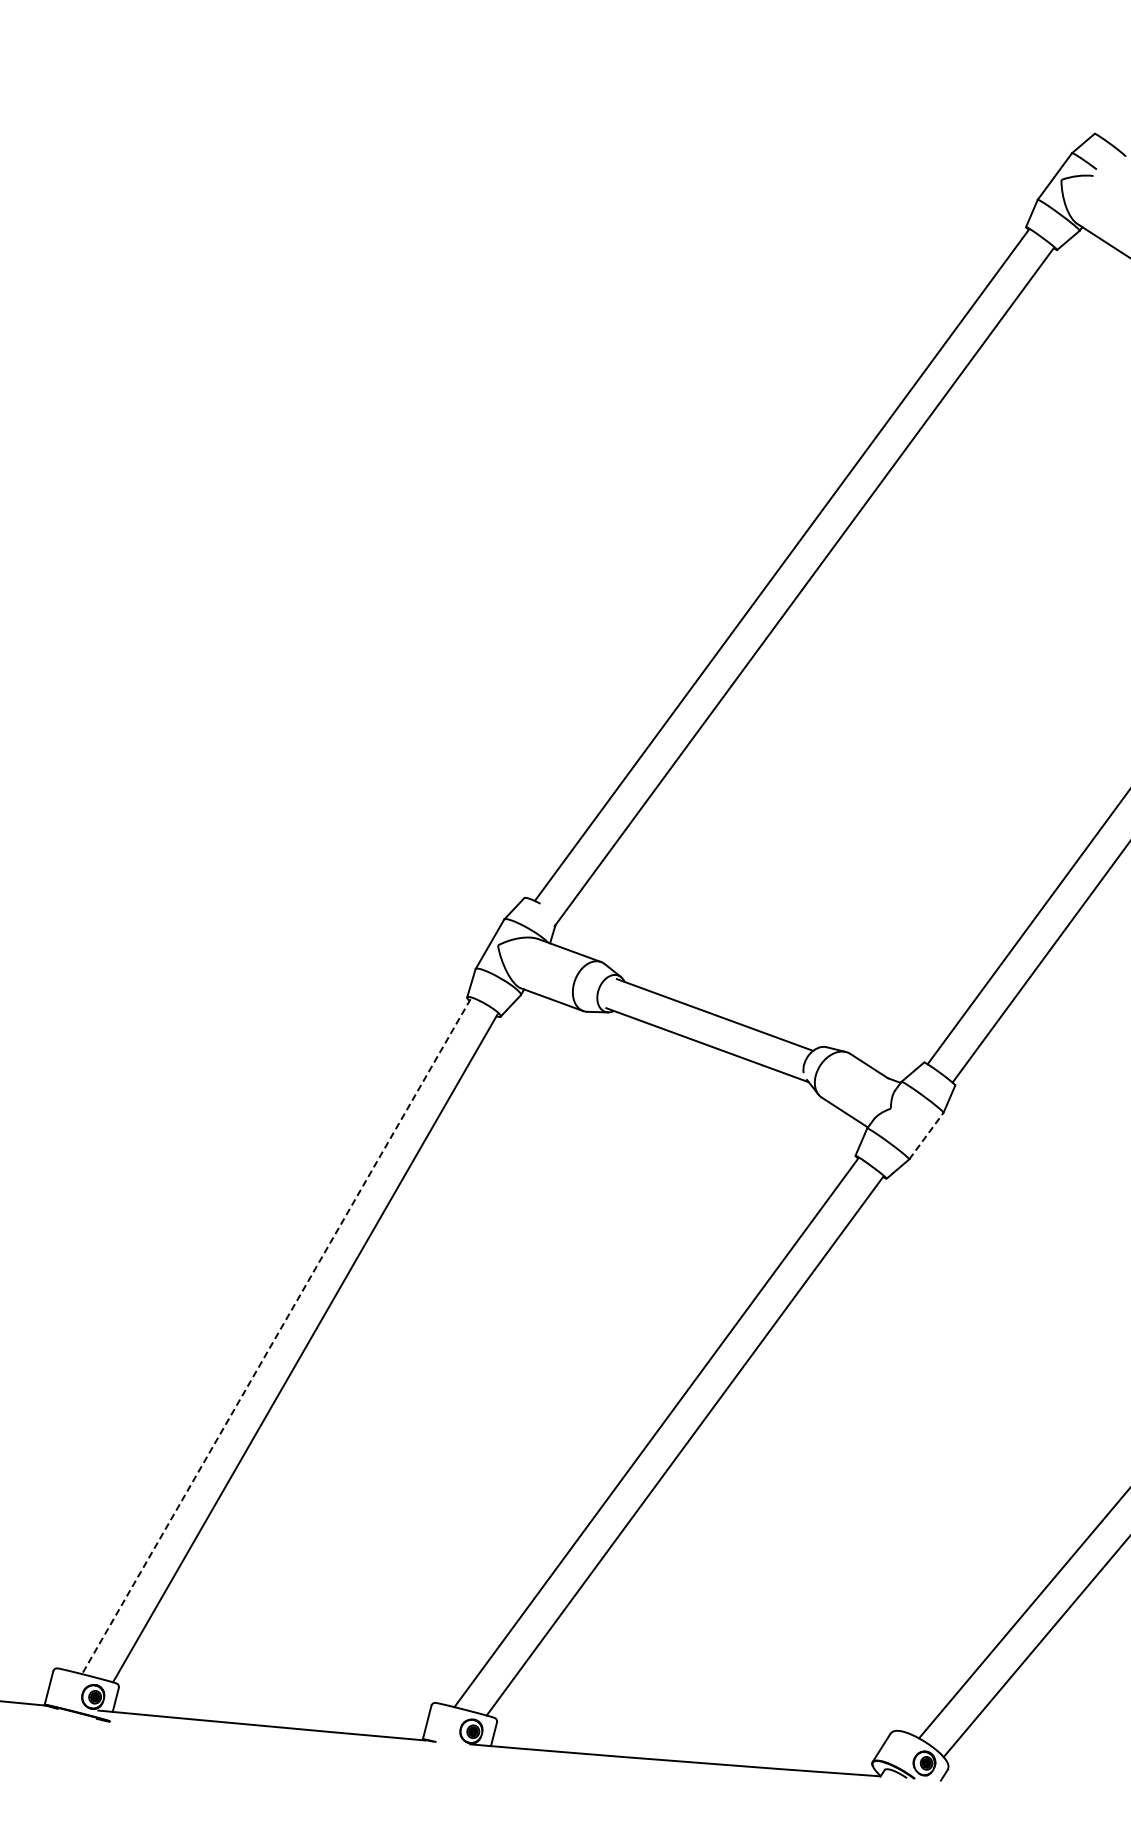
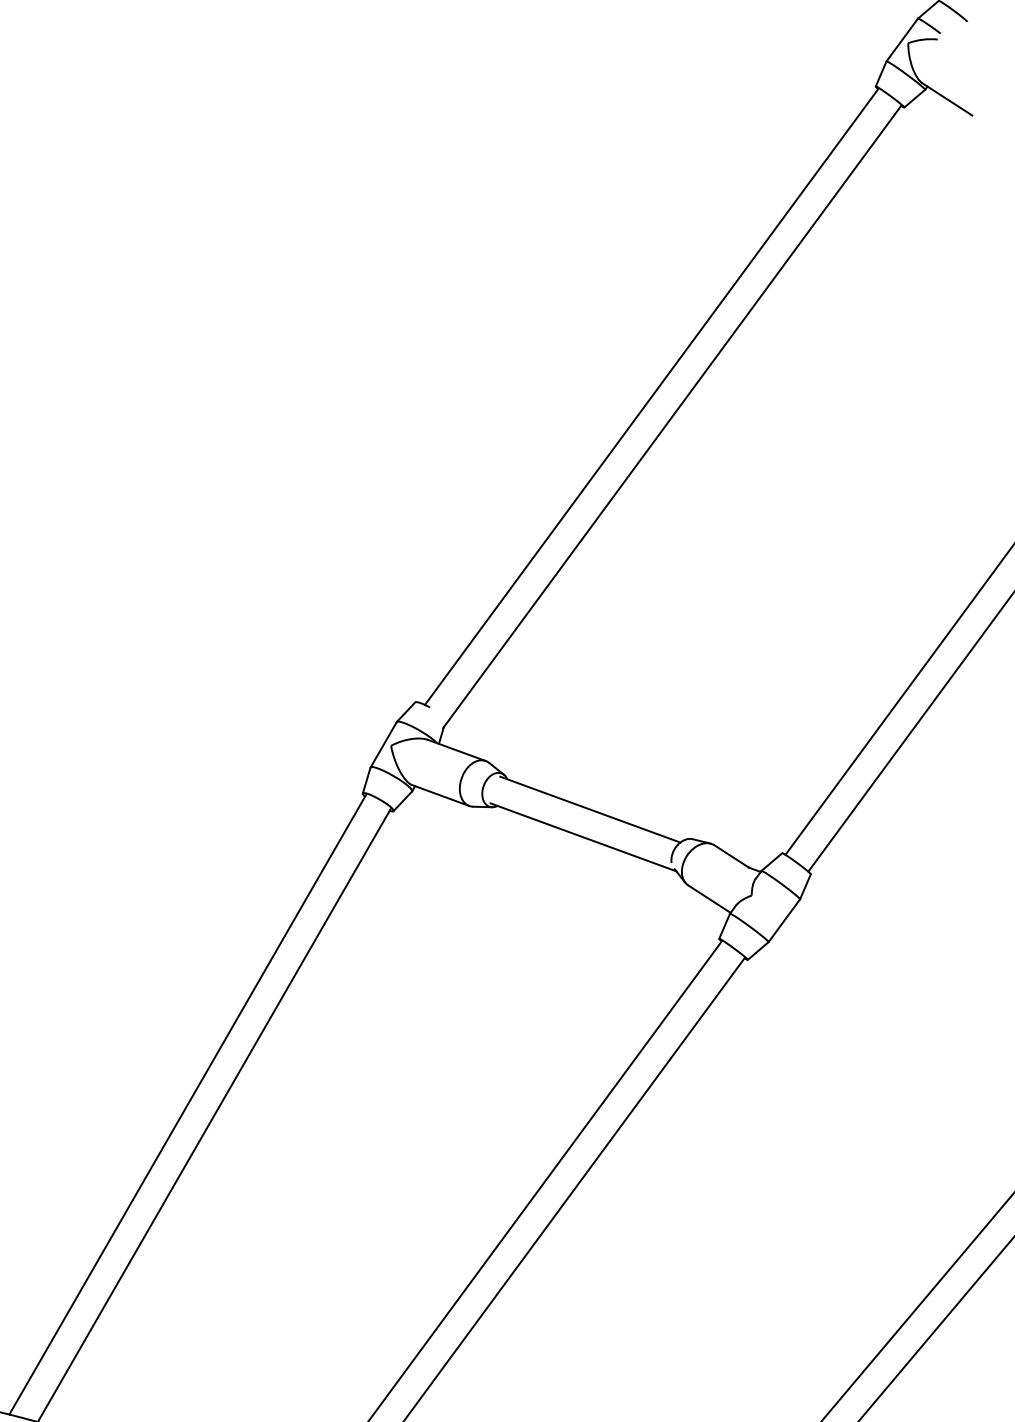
line: (926, 1136) -> (784, 921), dashed -> solid
line: (276, 1337) -> (187, 1105), dashed -> solid

